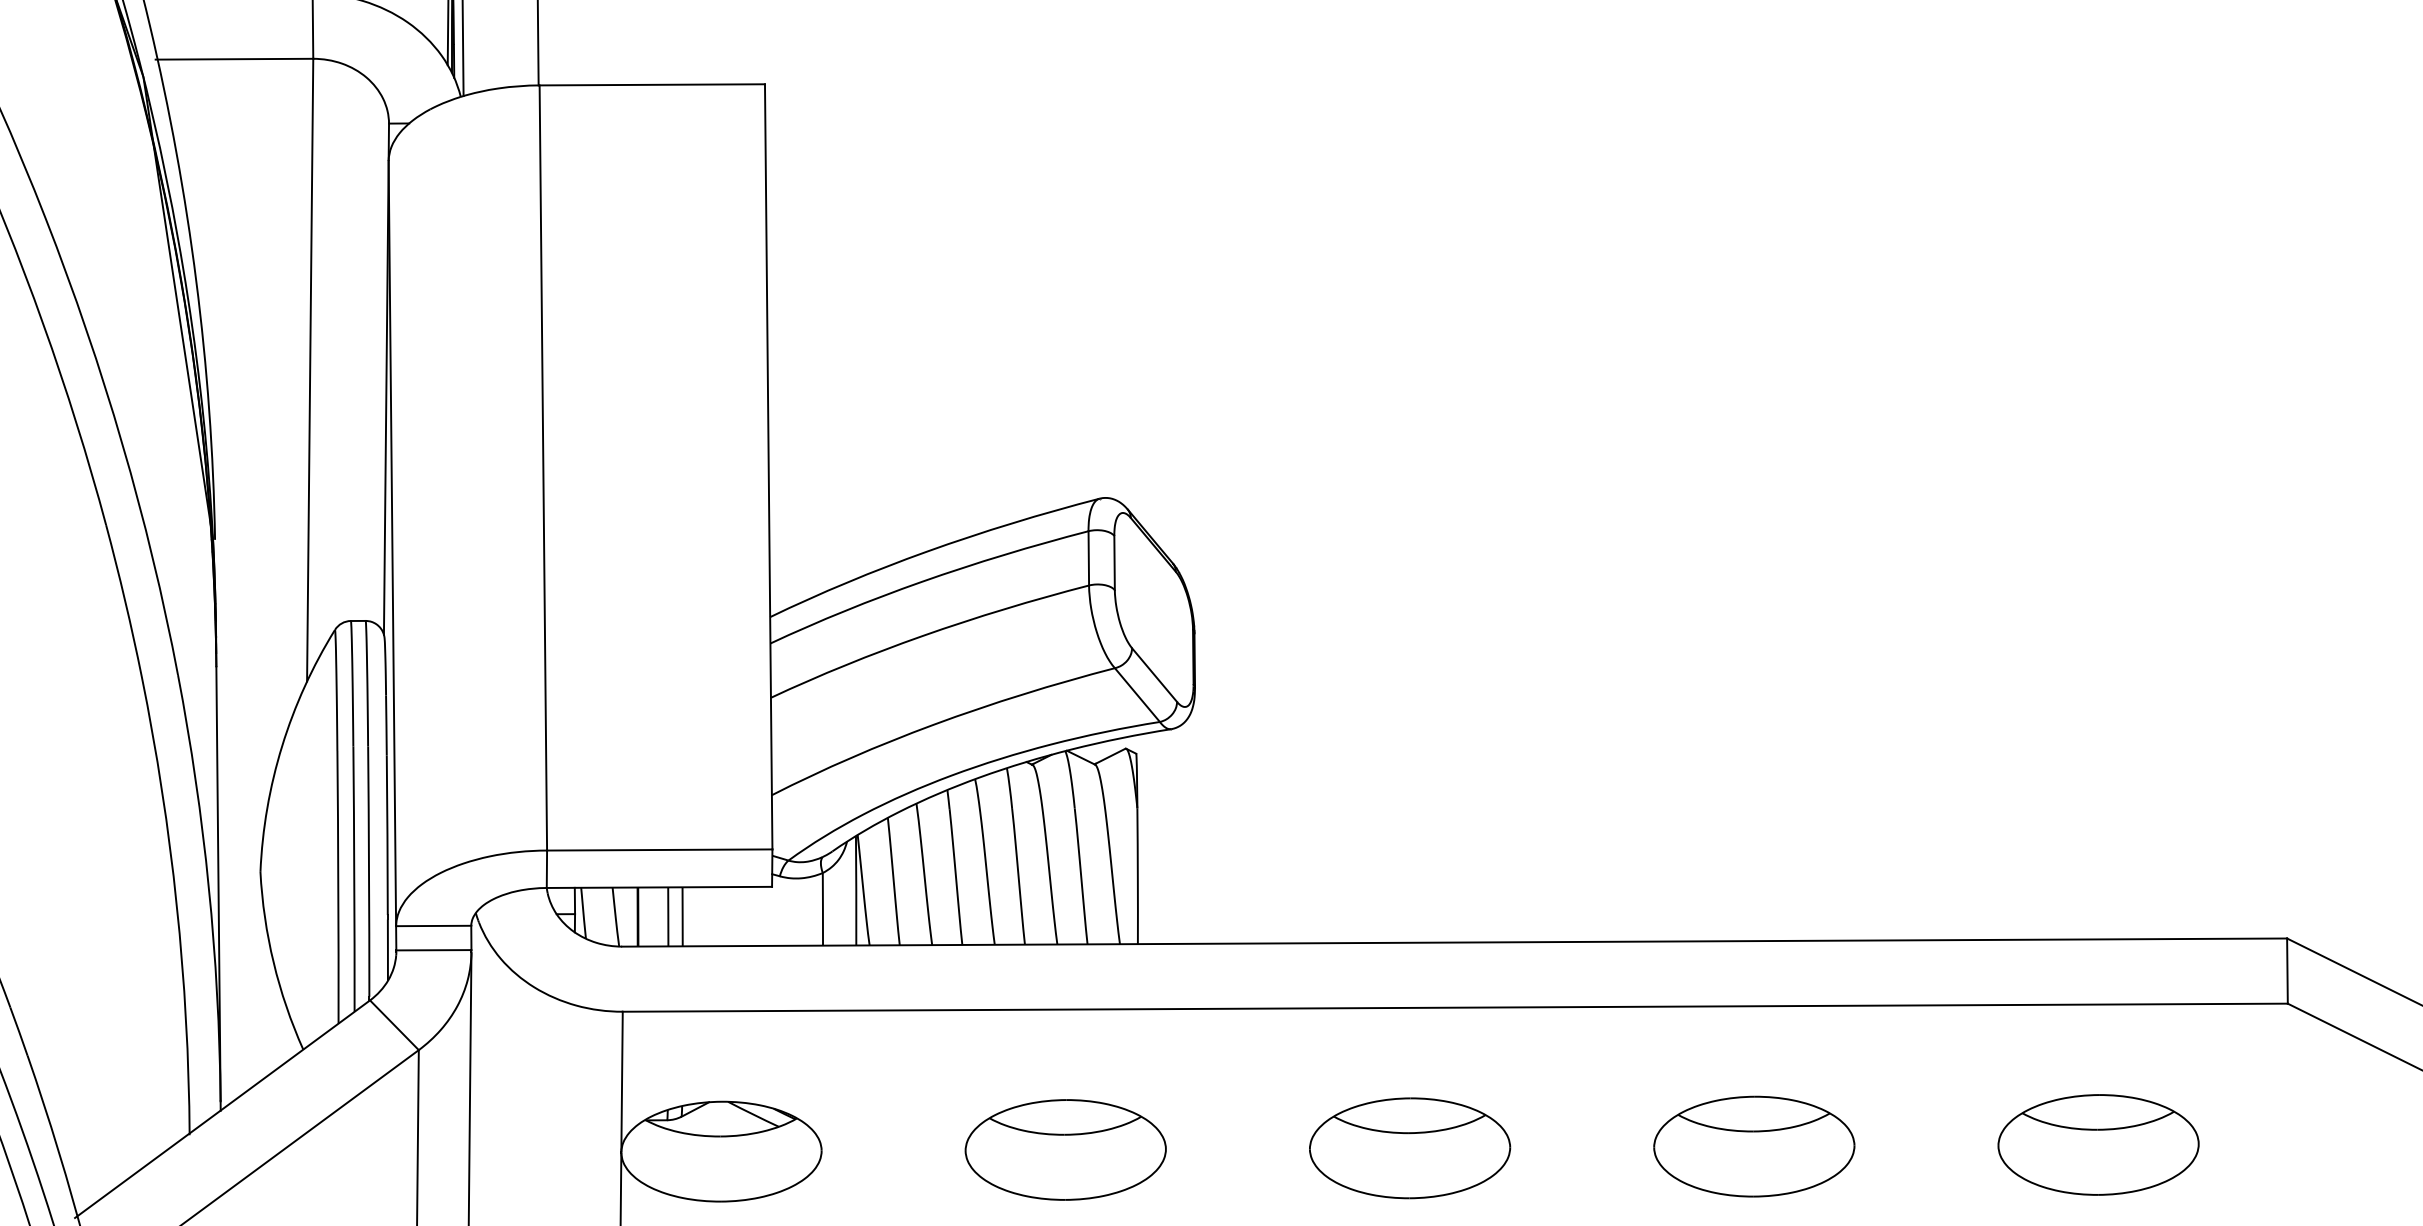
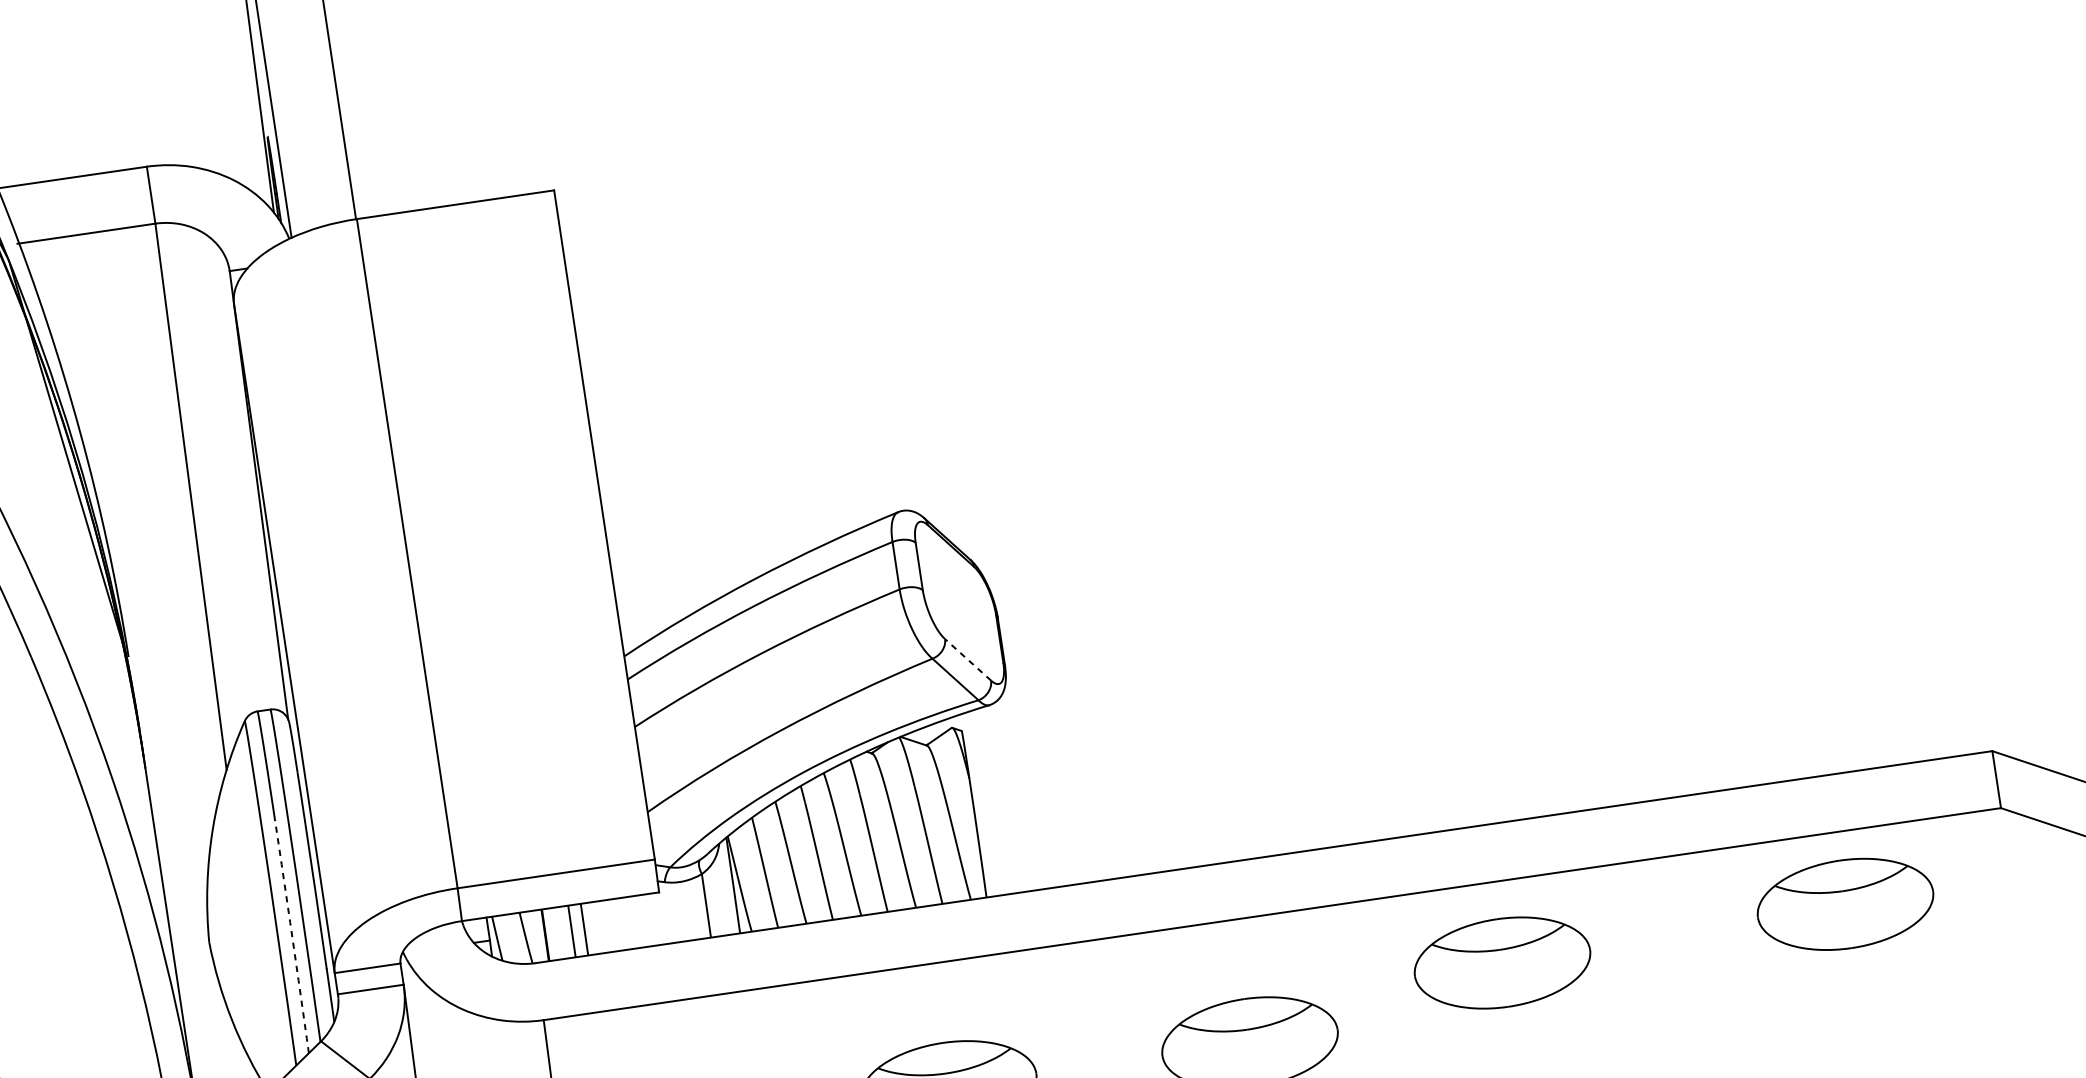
line: (1154, 674) -> (967, 659), solid -> dashed
arc: (354, 879) -> (292, 937), solid -> dashed
part: (2098, 1144) -> (1845, 903), moved
part: (1754, 1146) -> (1502, 962), moved

